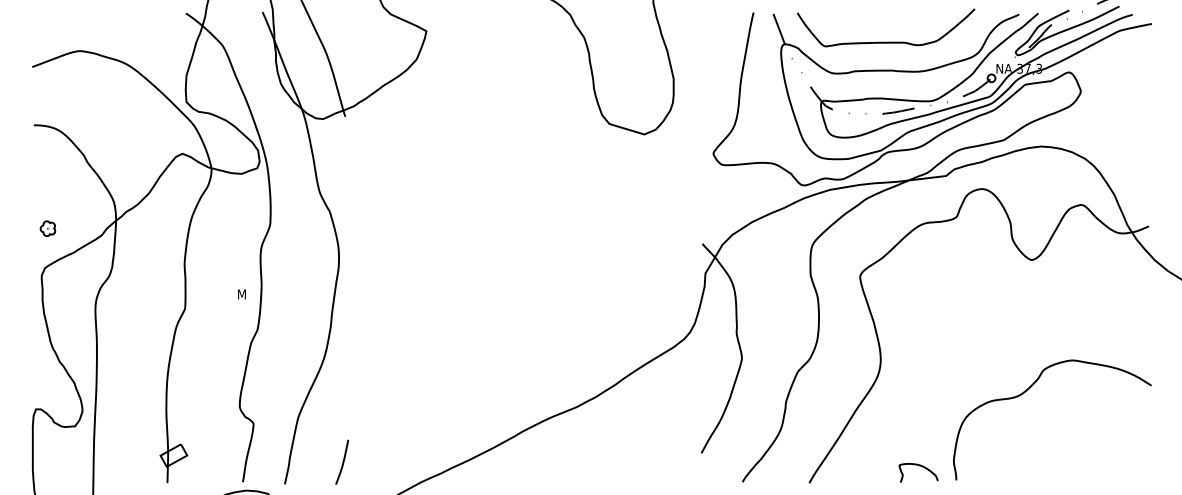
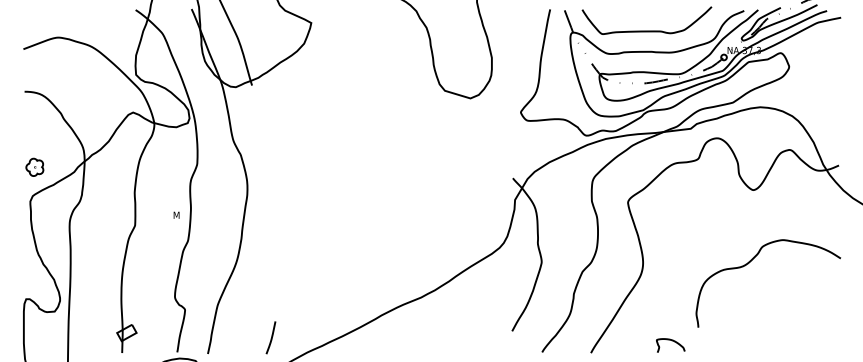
part: (47, 228) -> (34, 167), size x1.6
curve: (1028, 390) -> (751, 262), moved
curve: (342, 461) -> (271, 337), moved

